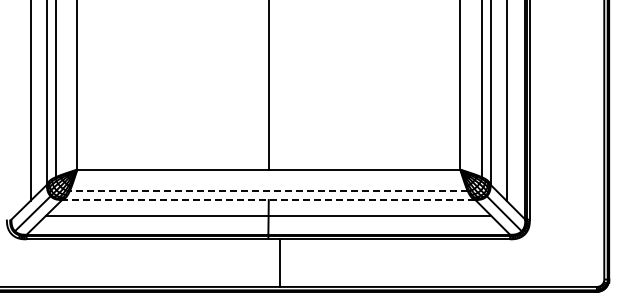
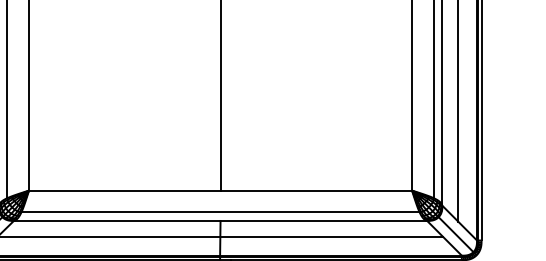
line: (268, 191) -> (220, 212), dashed -> solid
line: (268, 200) -> (220, 221), dashed -> solid

